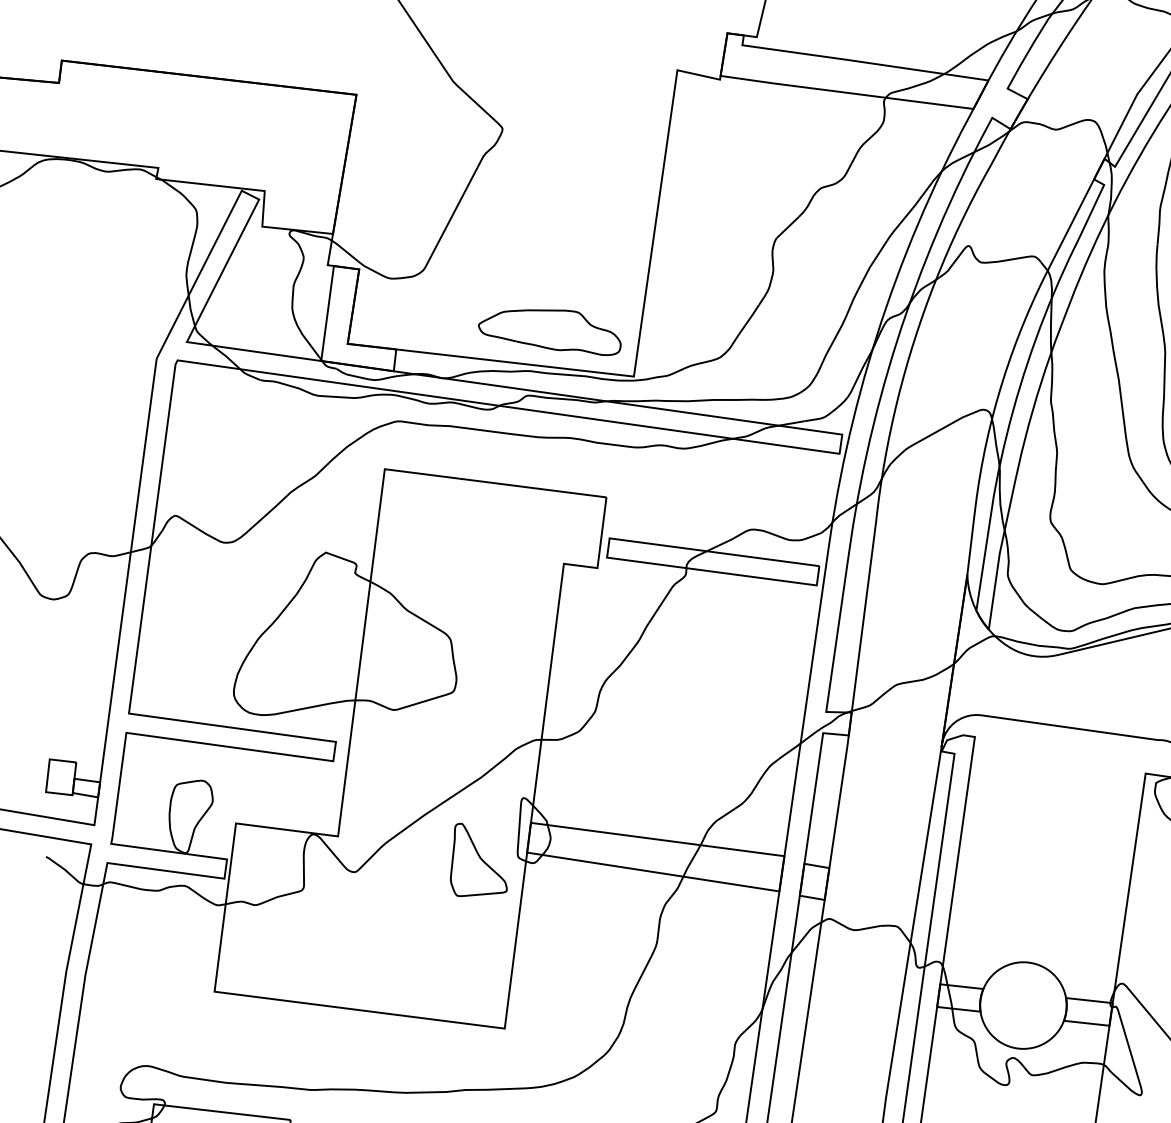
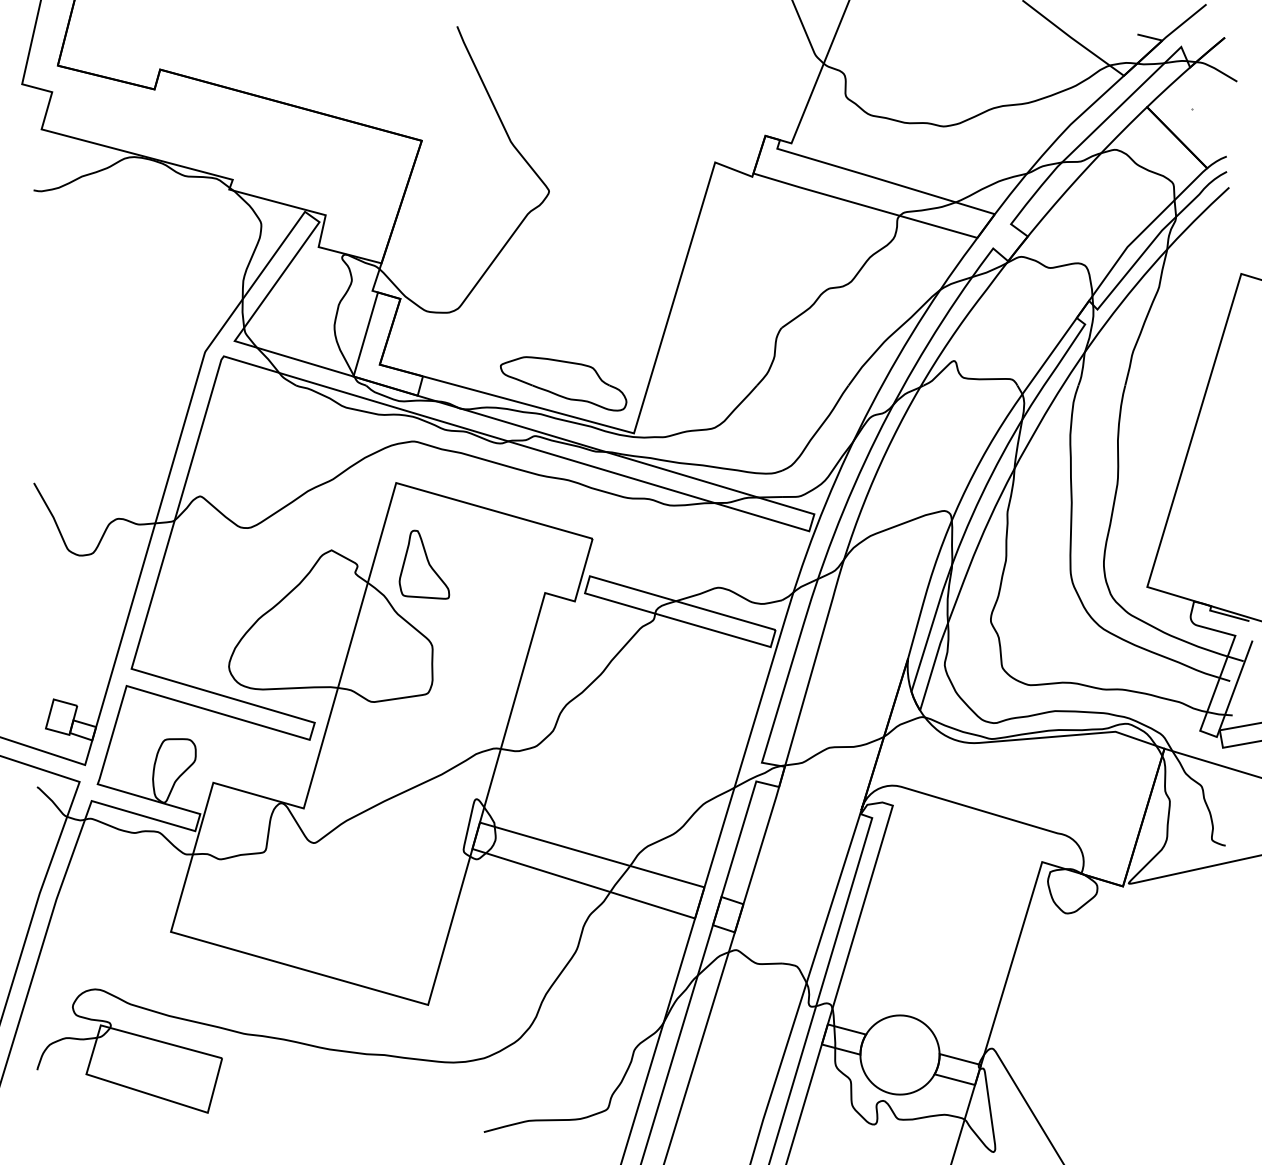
part: (475, 858) -> (424, 564), moved

